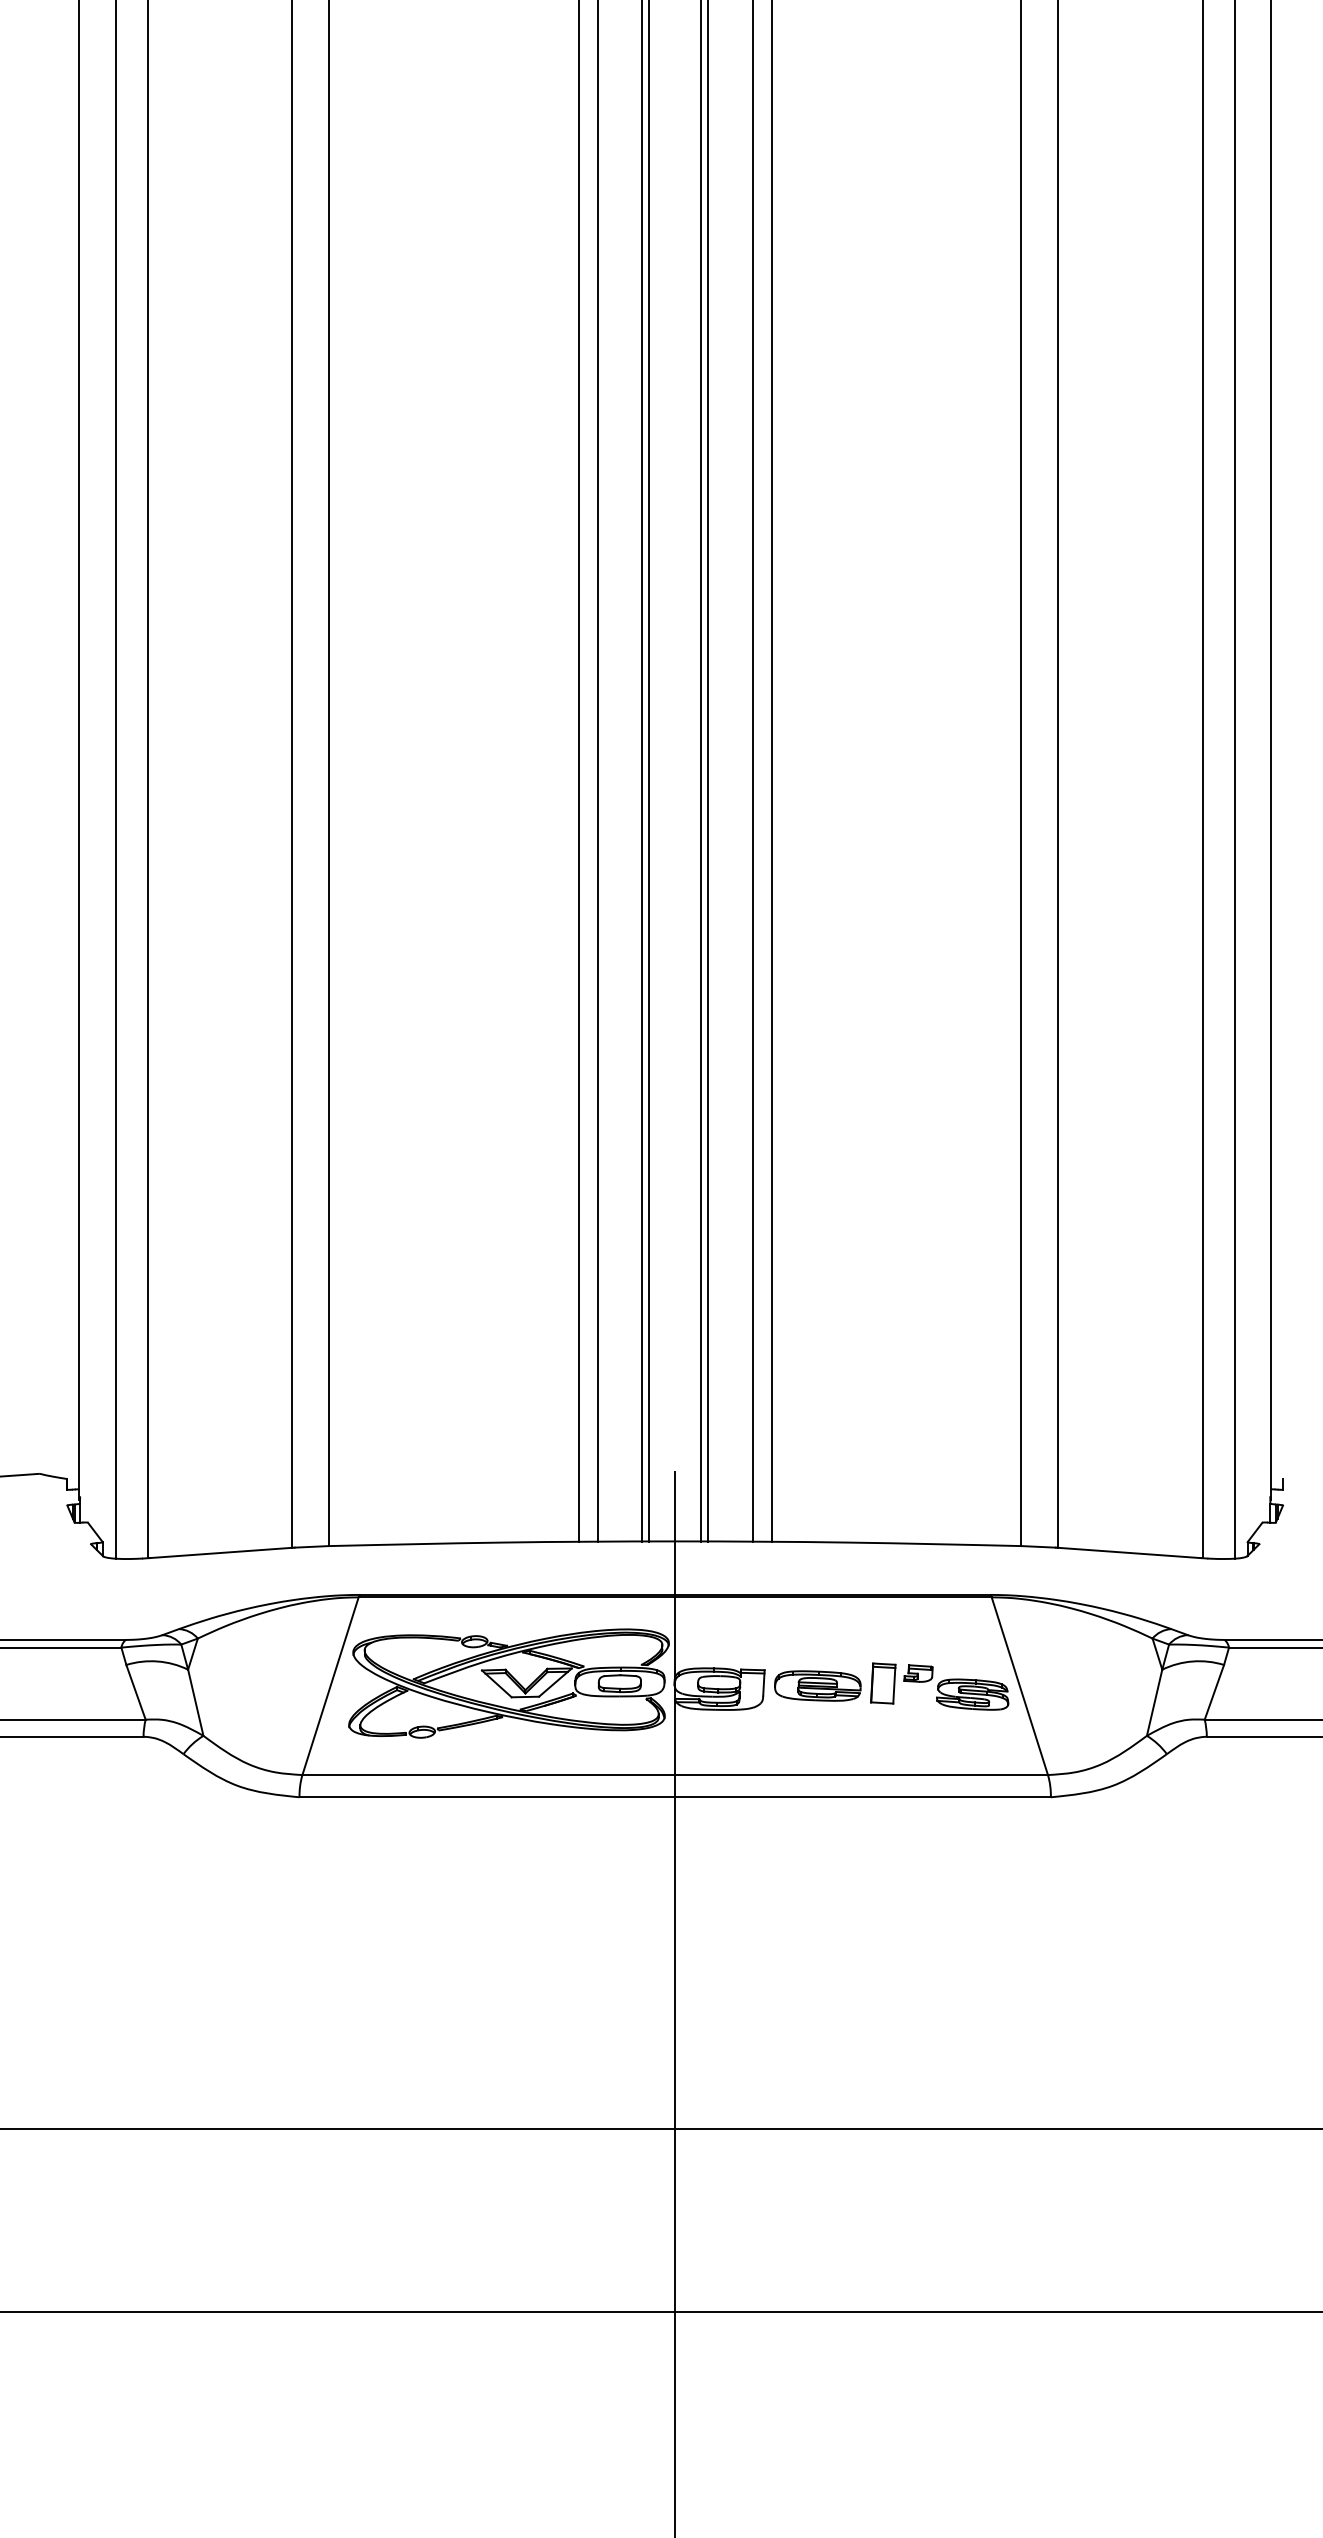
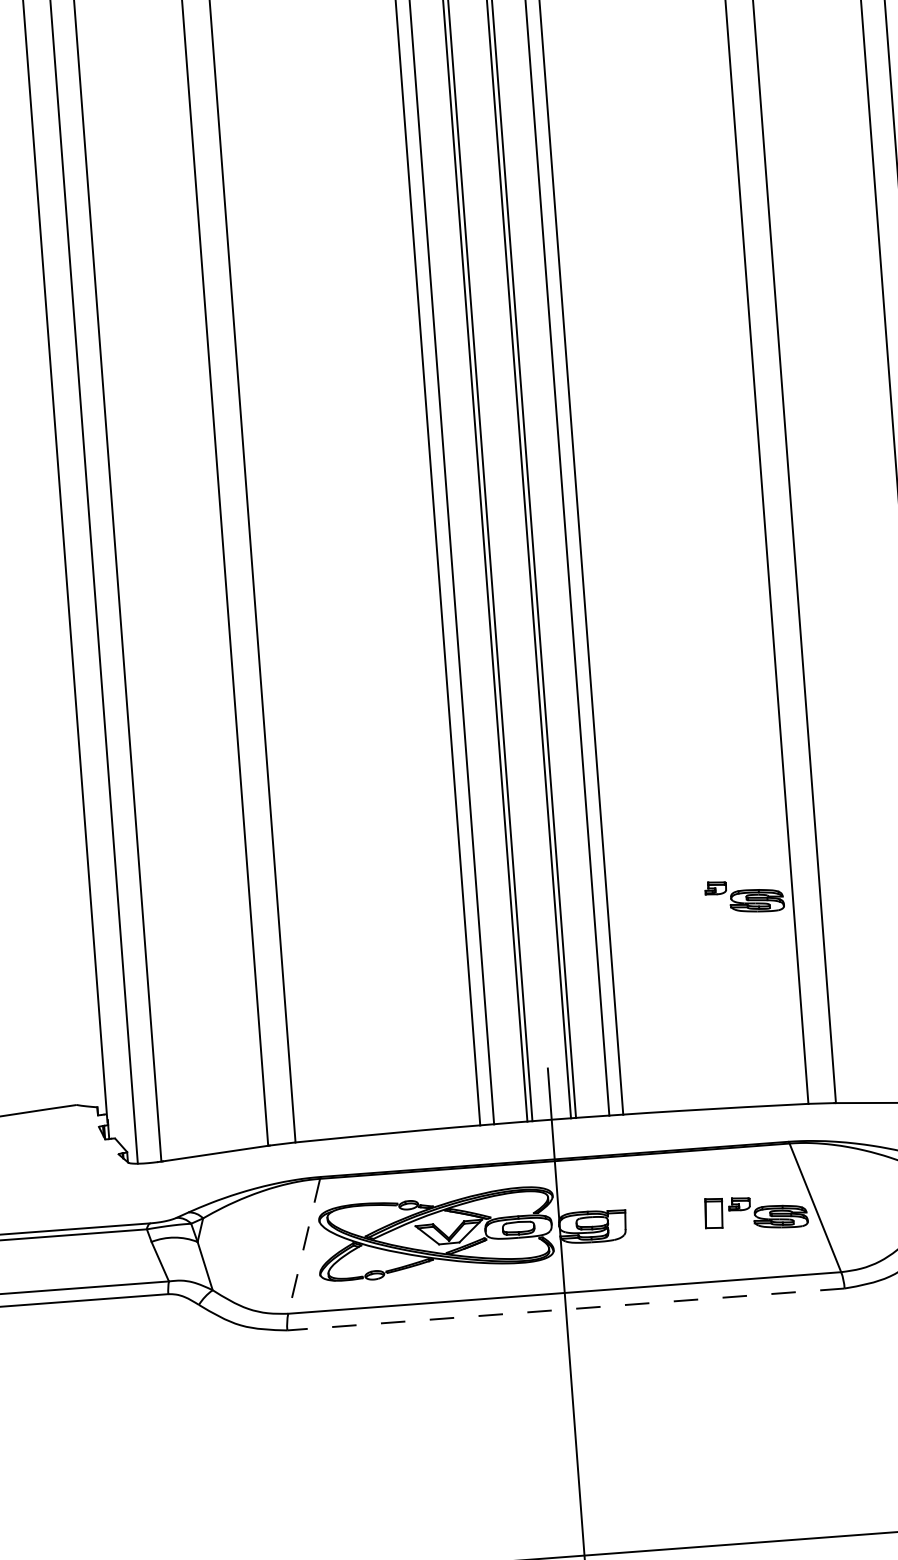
part: (956, 1261) -> (744, 896), added
part: (817, 1685) -> (665, 1218), removed
line: (330, 1686) -> (304, 1246), solid -> dashed
line: (675, 1797) -> (566, 1309), solid -> dashed

